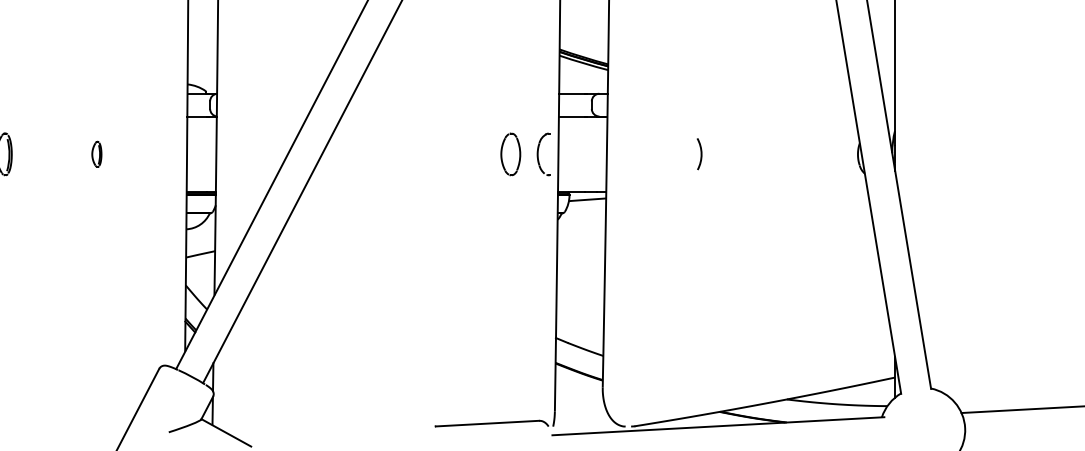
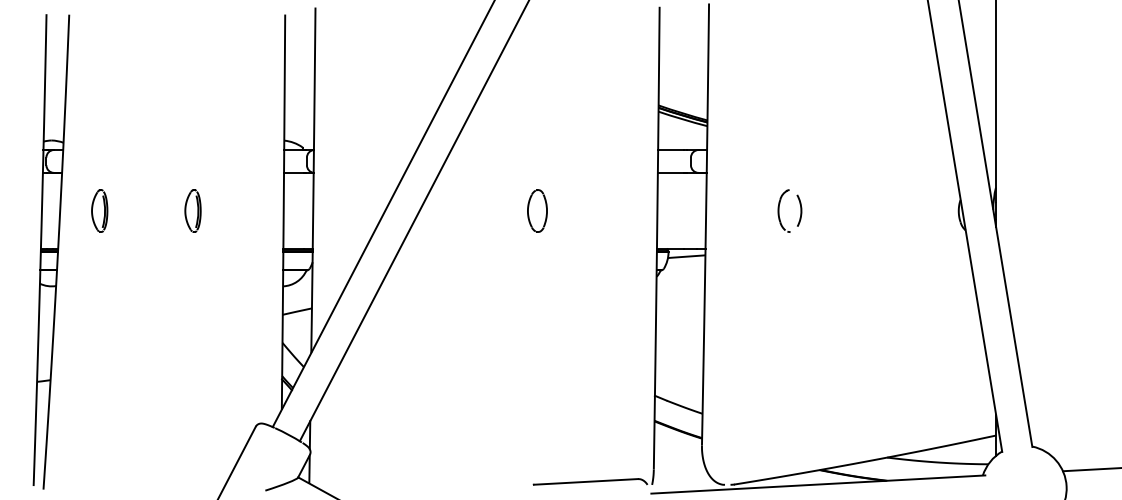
part: (96, 153) -> (192, 210), size x1.67
part: (510, 153) -> (537, 210), moved
part: (542, 153) -> (783, 210), moved

